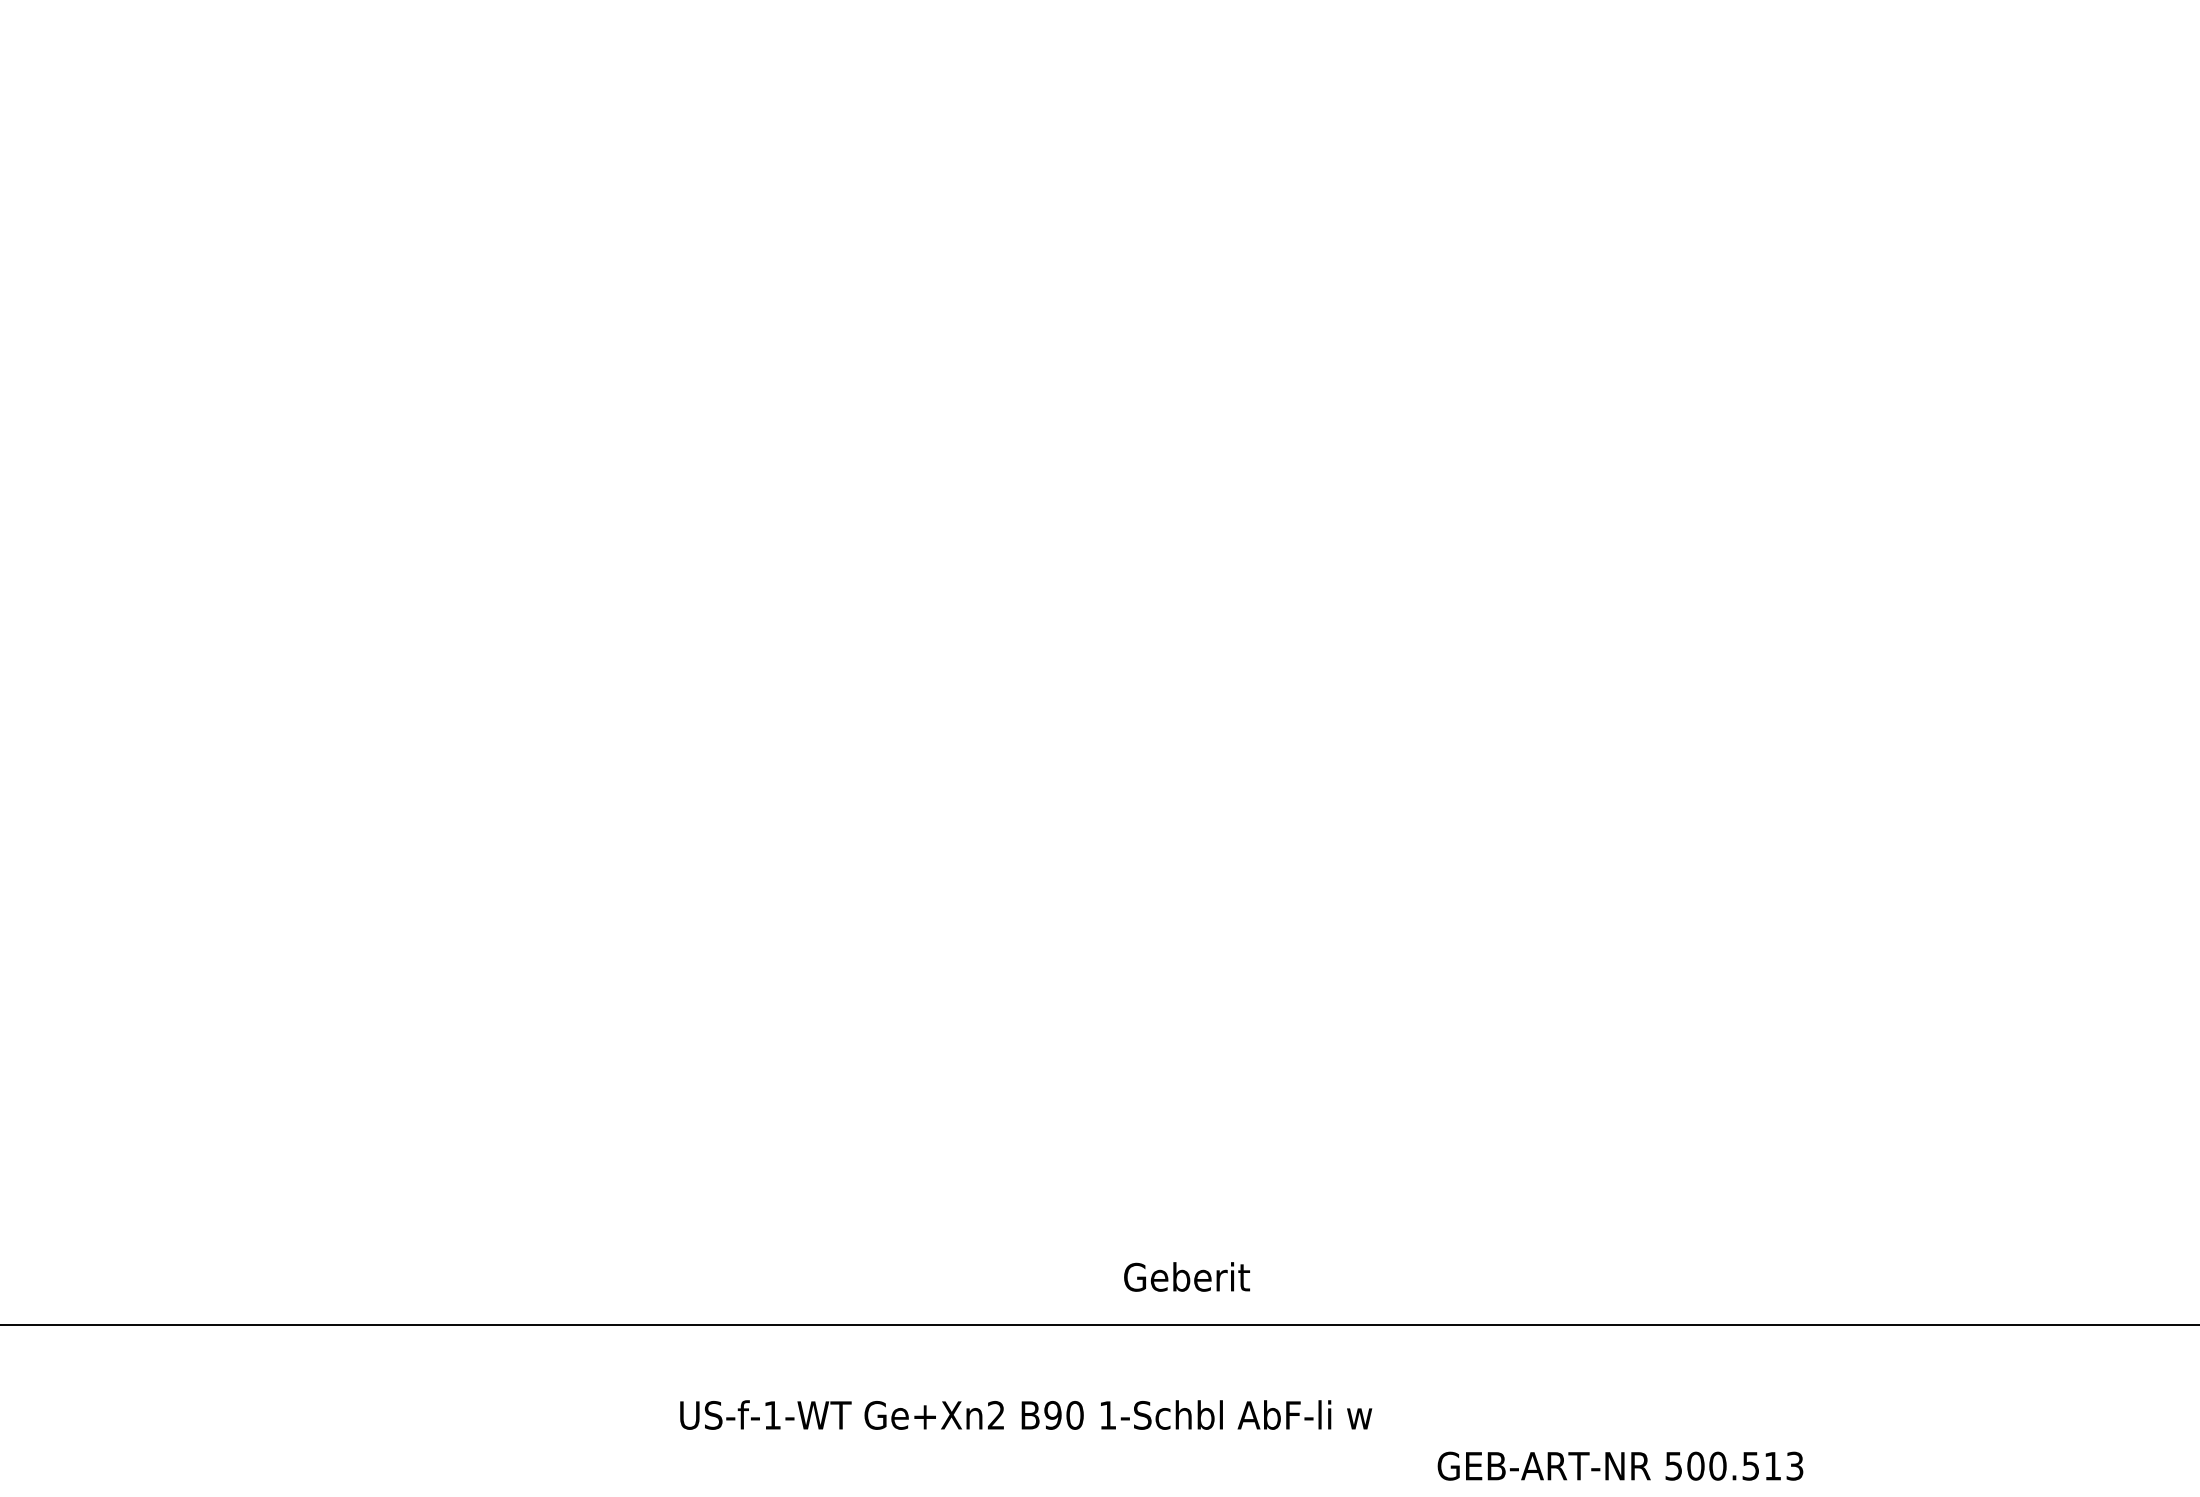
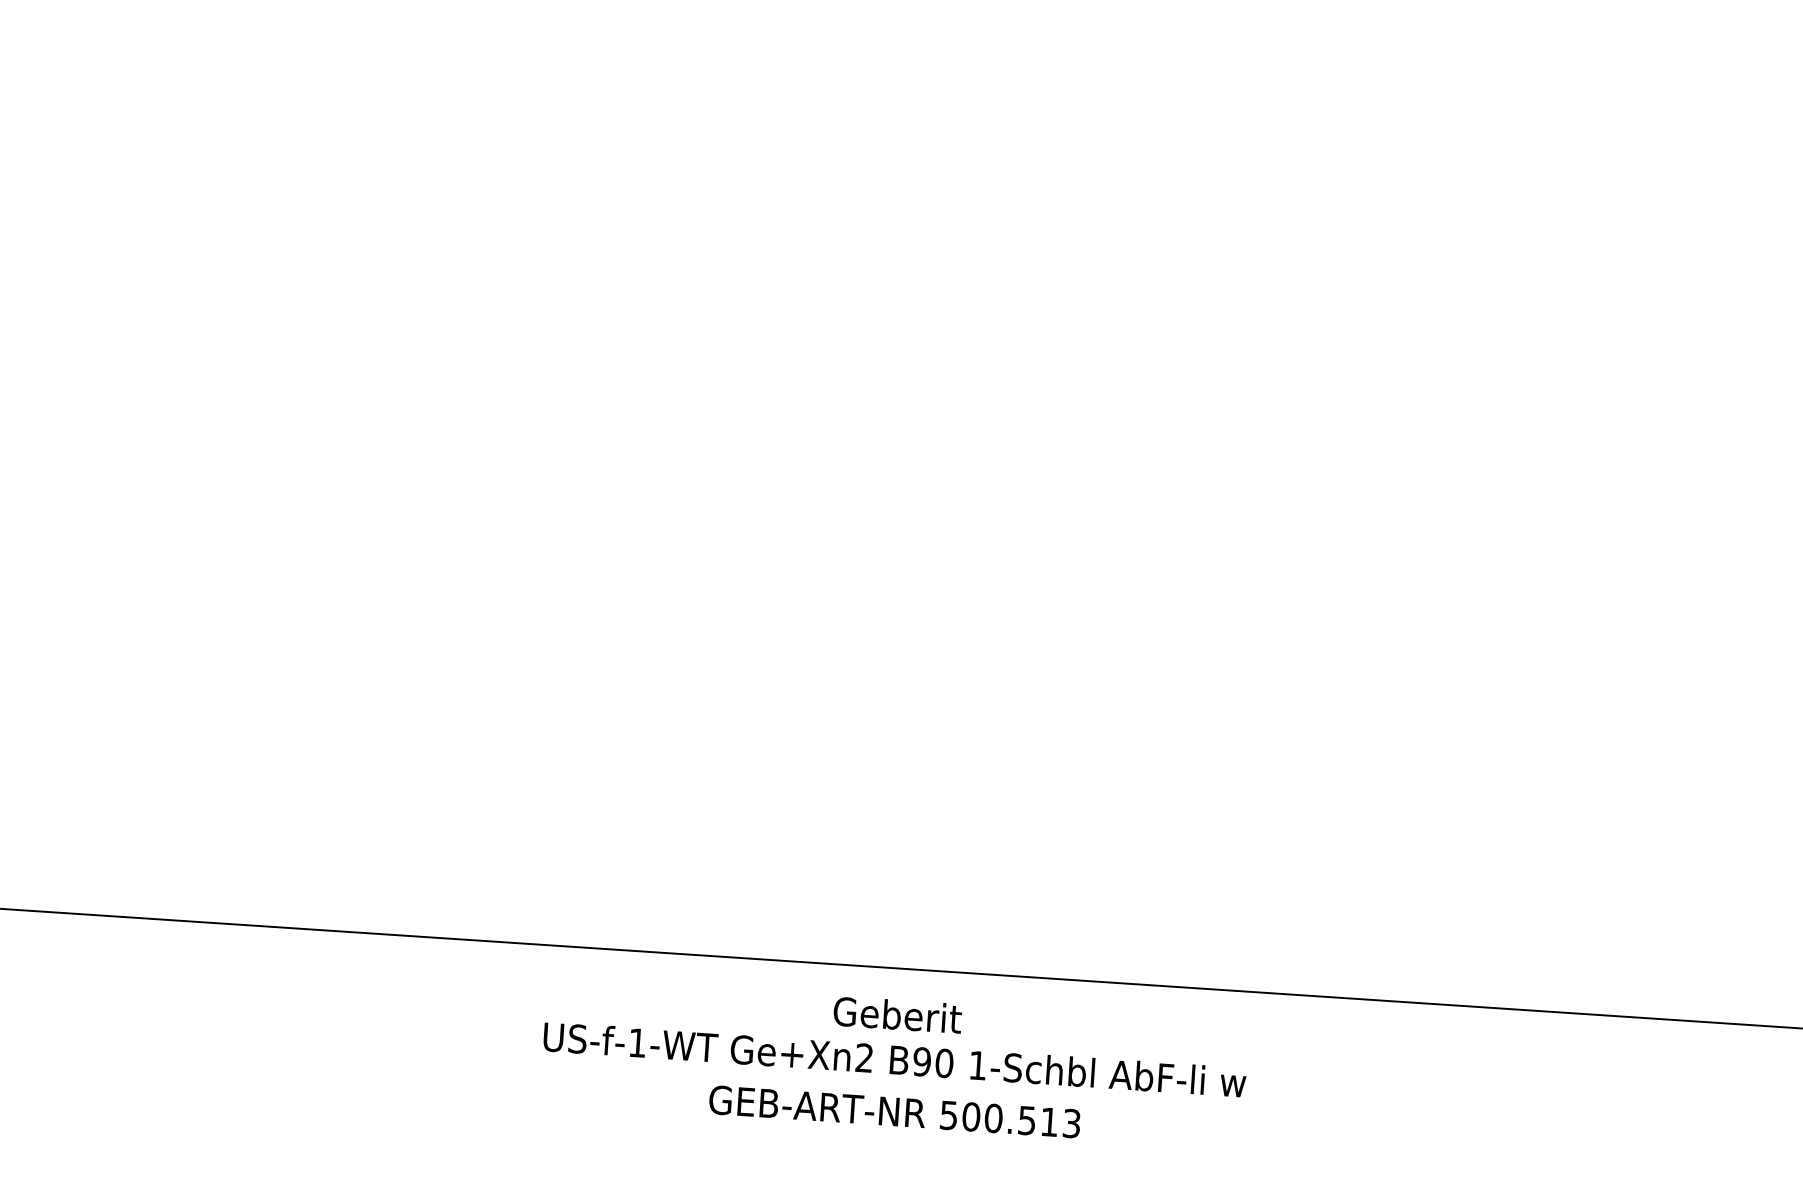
text: (1186, 1276) -> (897, 1014), moved
text: (1026, 1414) -> (895, 1059), moved
text: (1620, 1465) -> (894, 1111), moved

